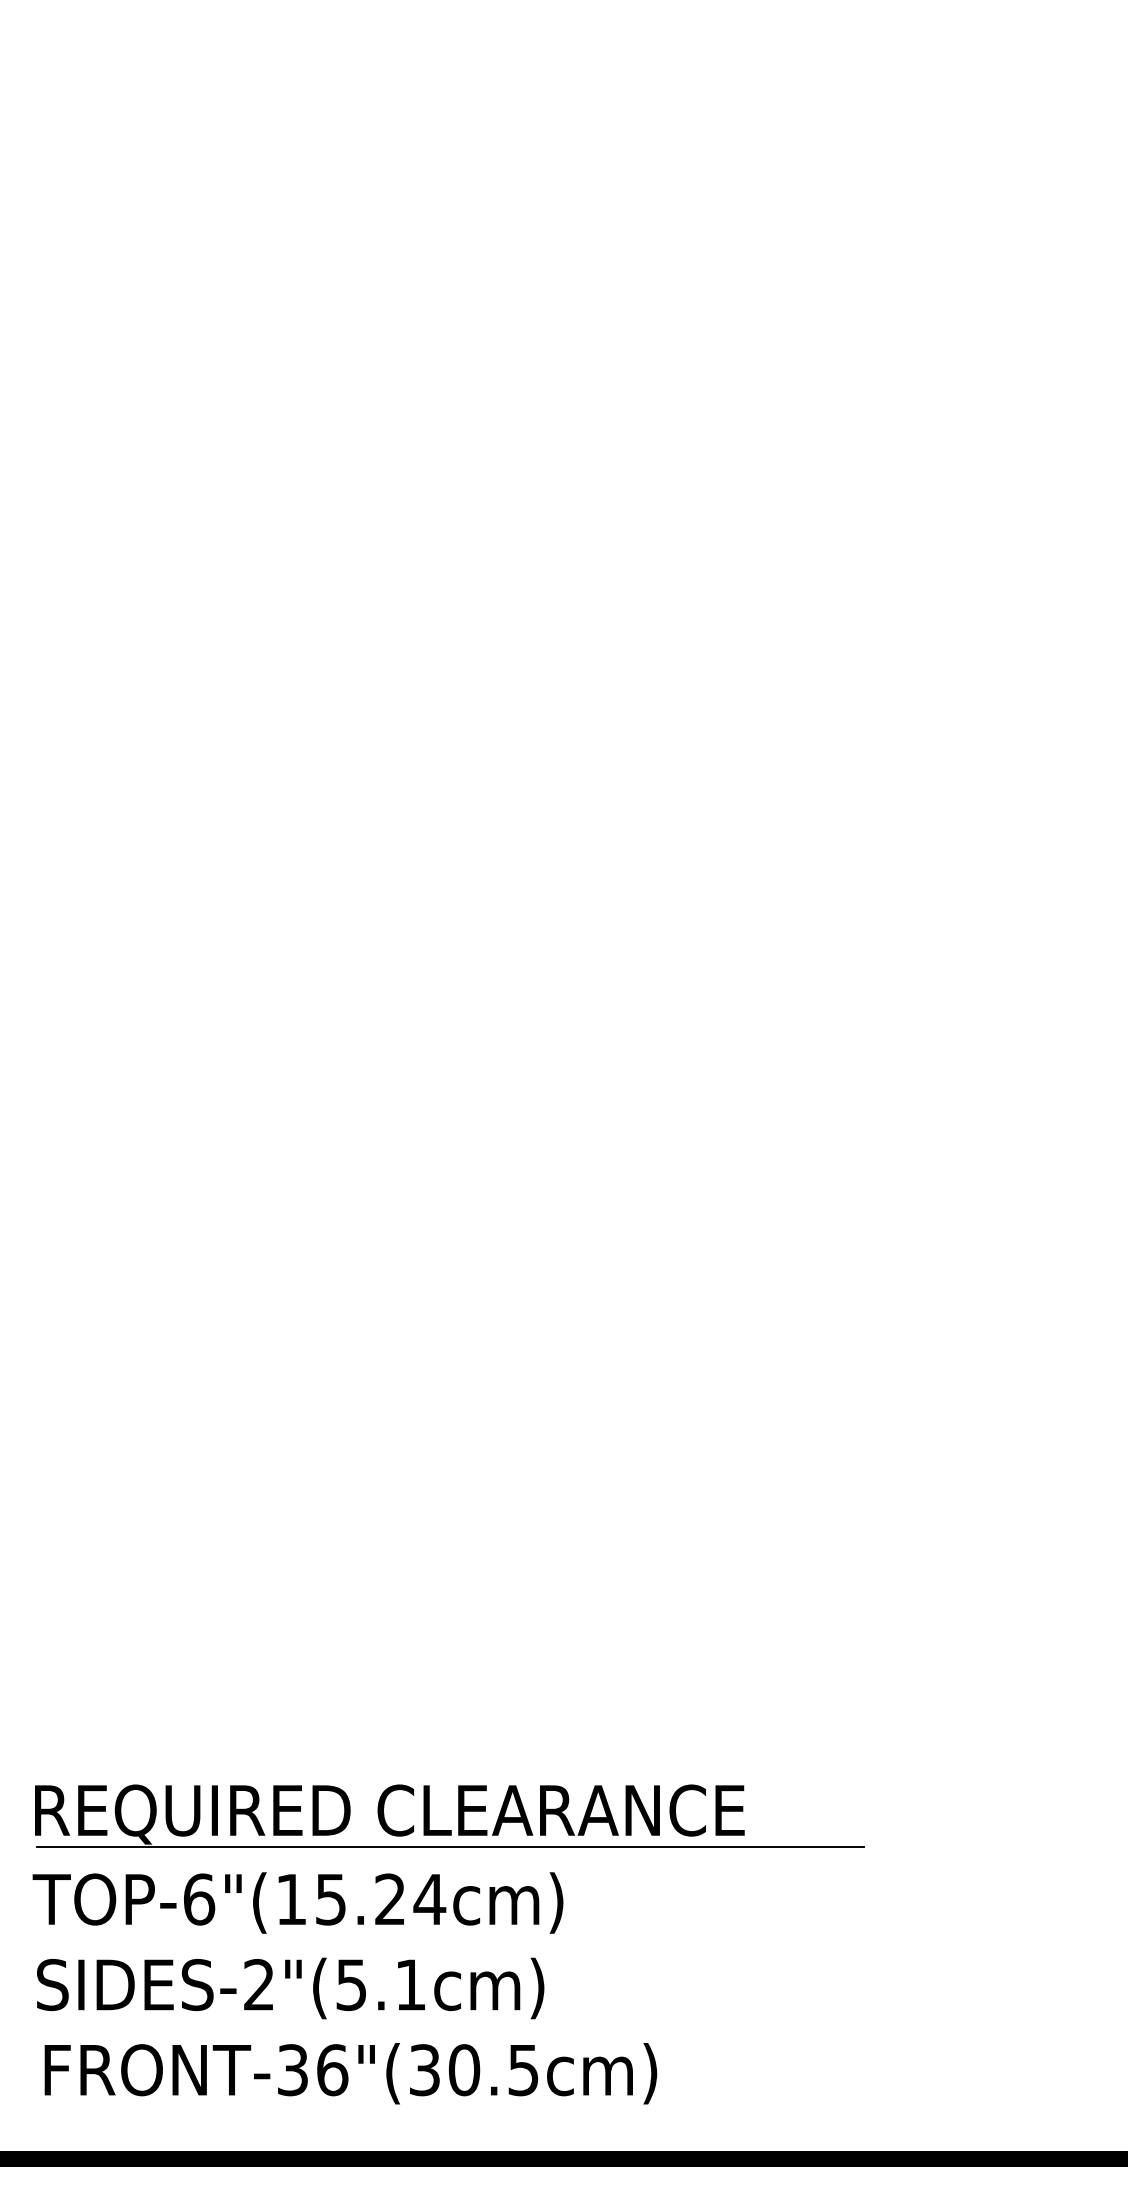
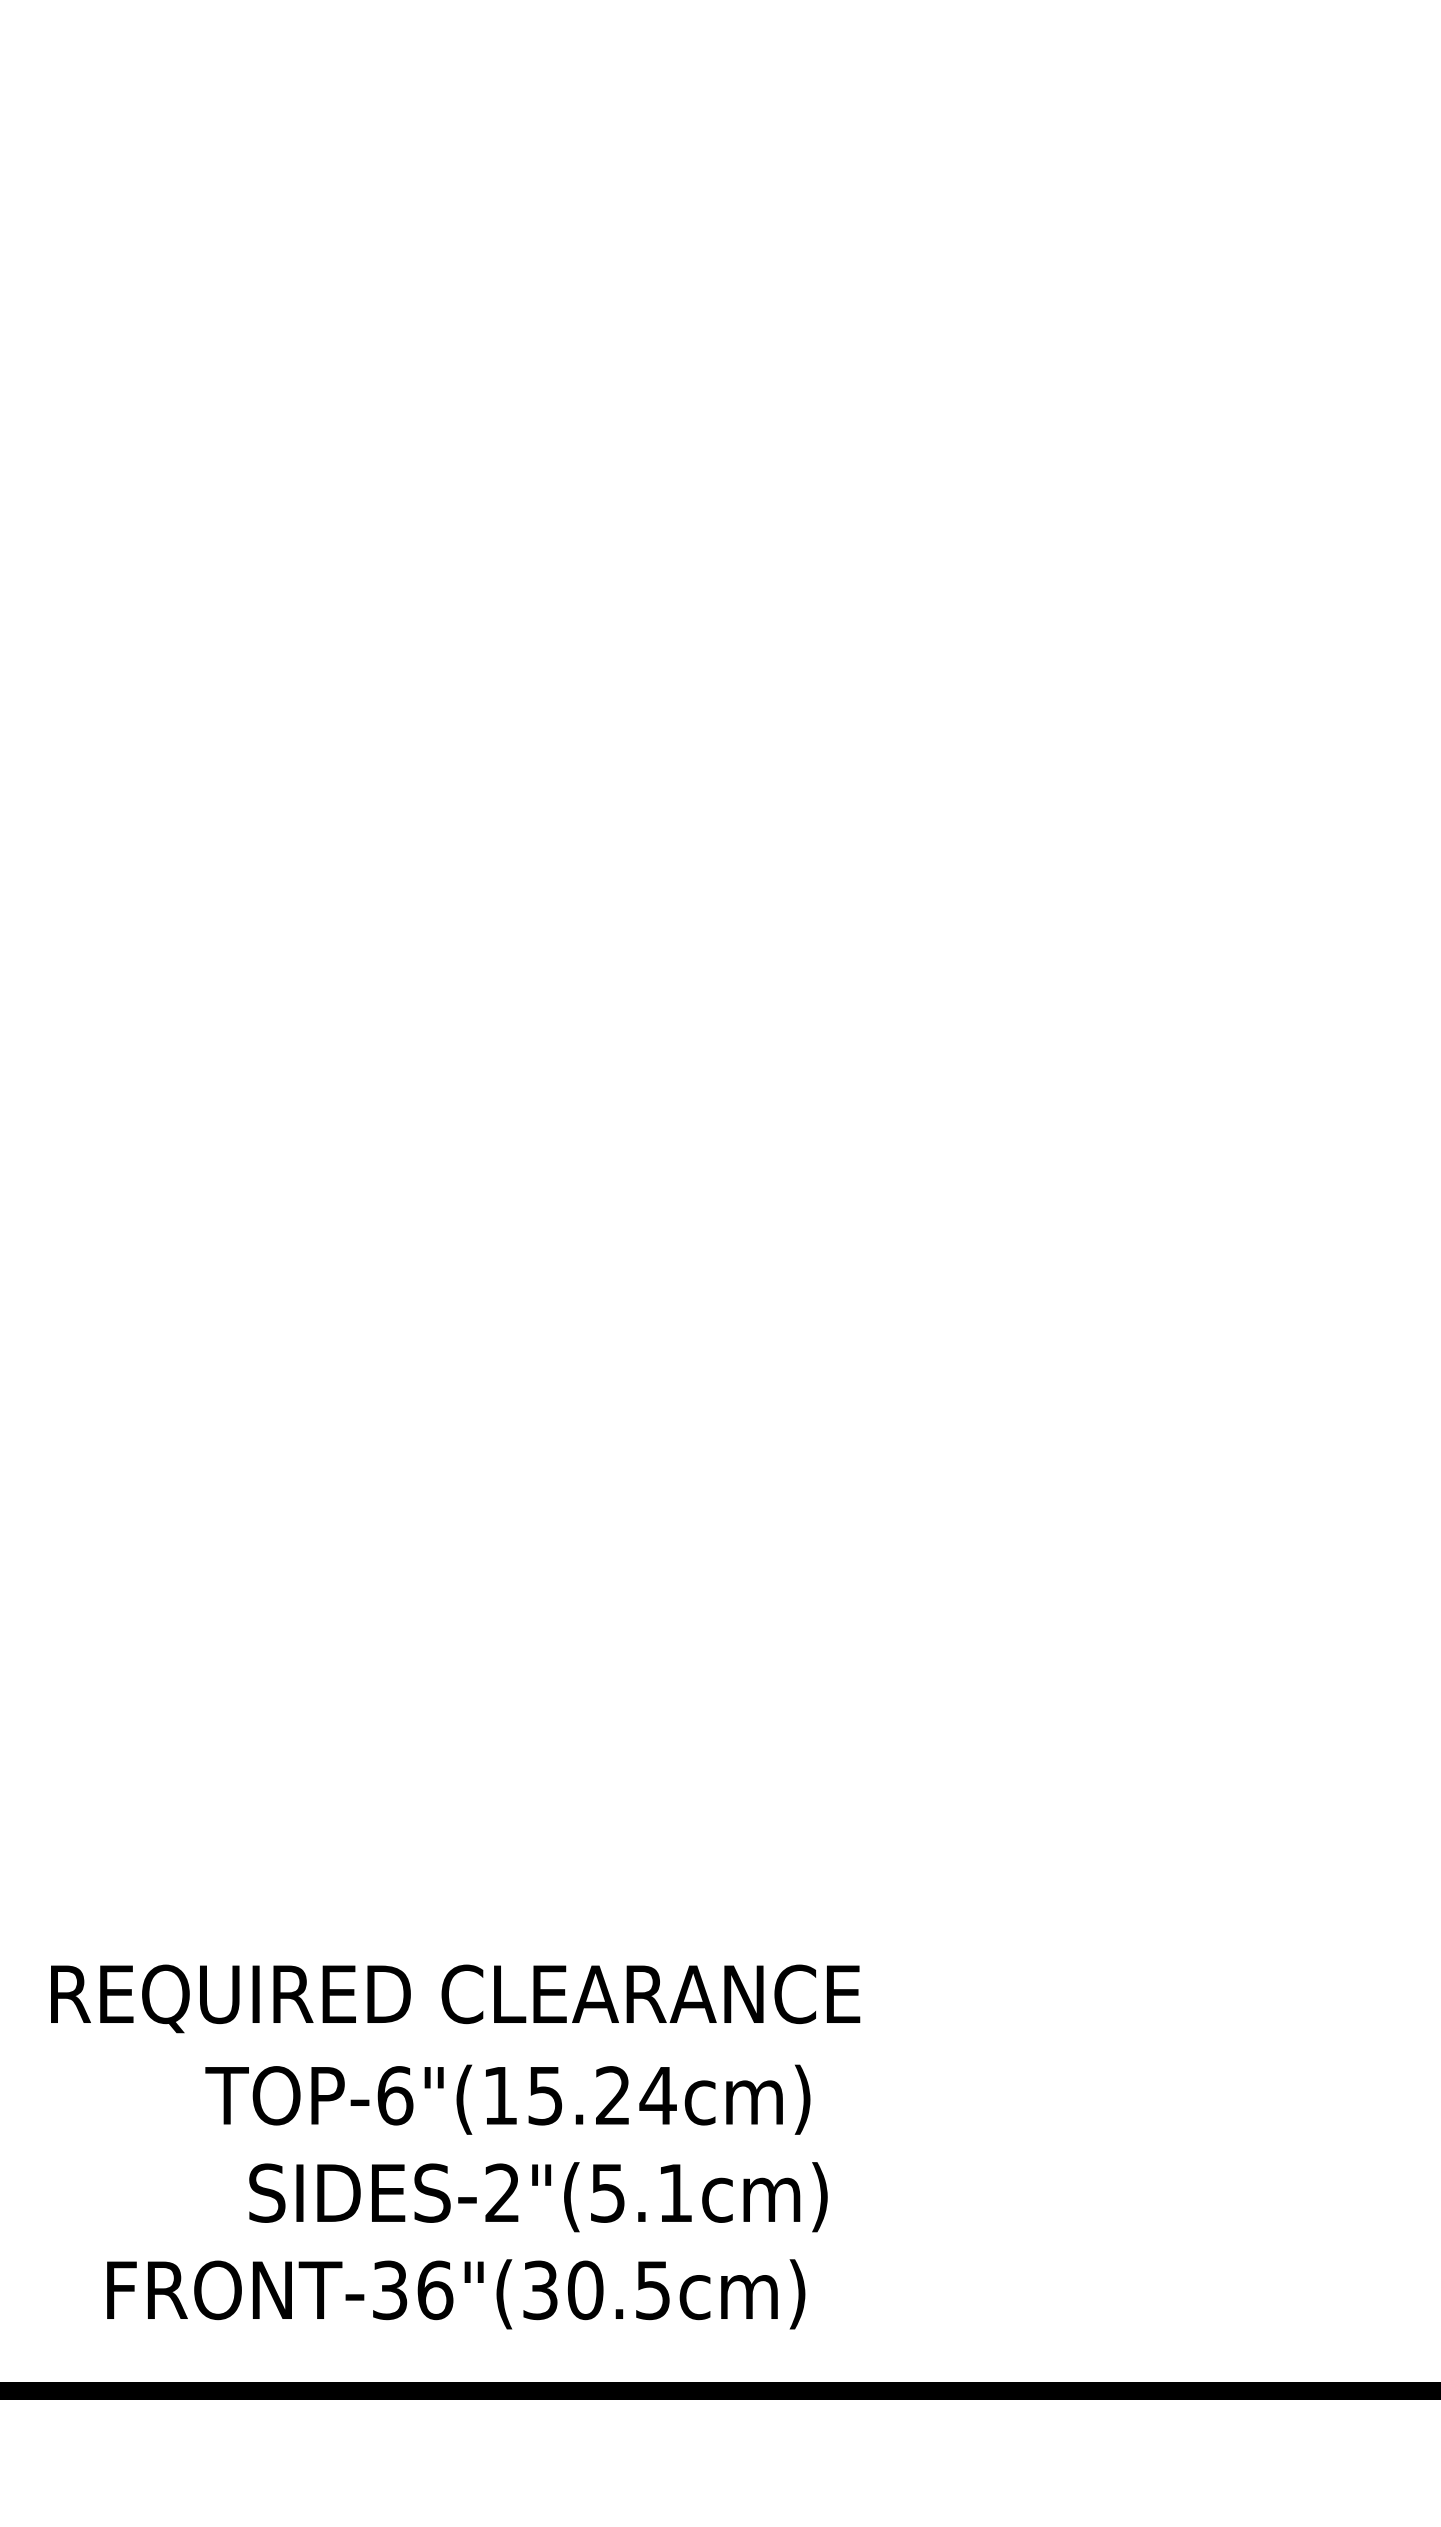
line: (450, 1847) -> (524, 2036), removed
text: (297, 1902) -> (507, 2099), moved
text: (290, 1988) -> (538, 2197), moved
text: (351, 2073) -> (456, 2294), moved

